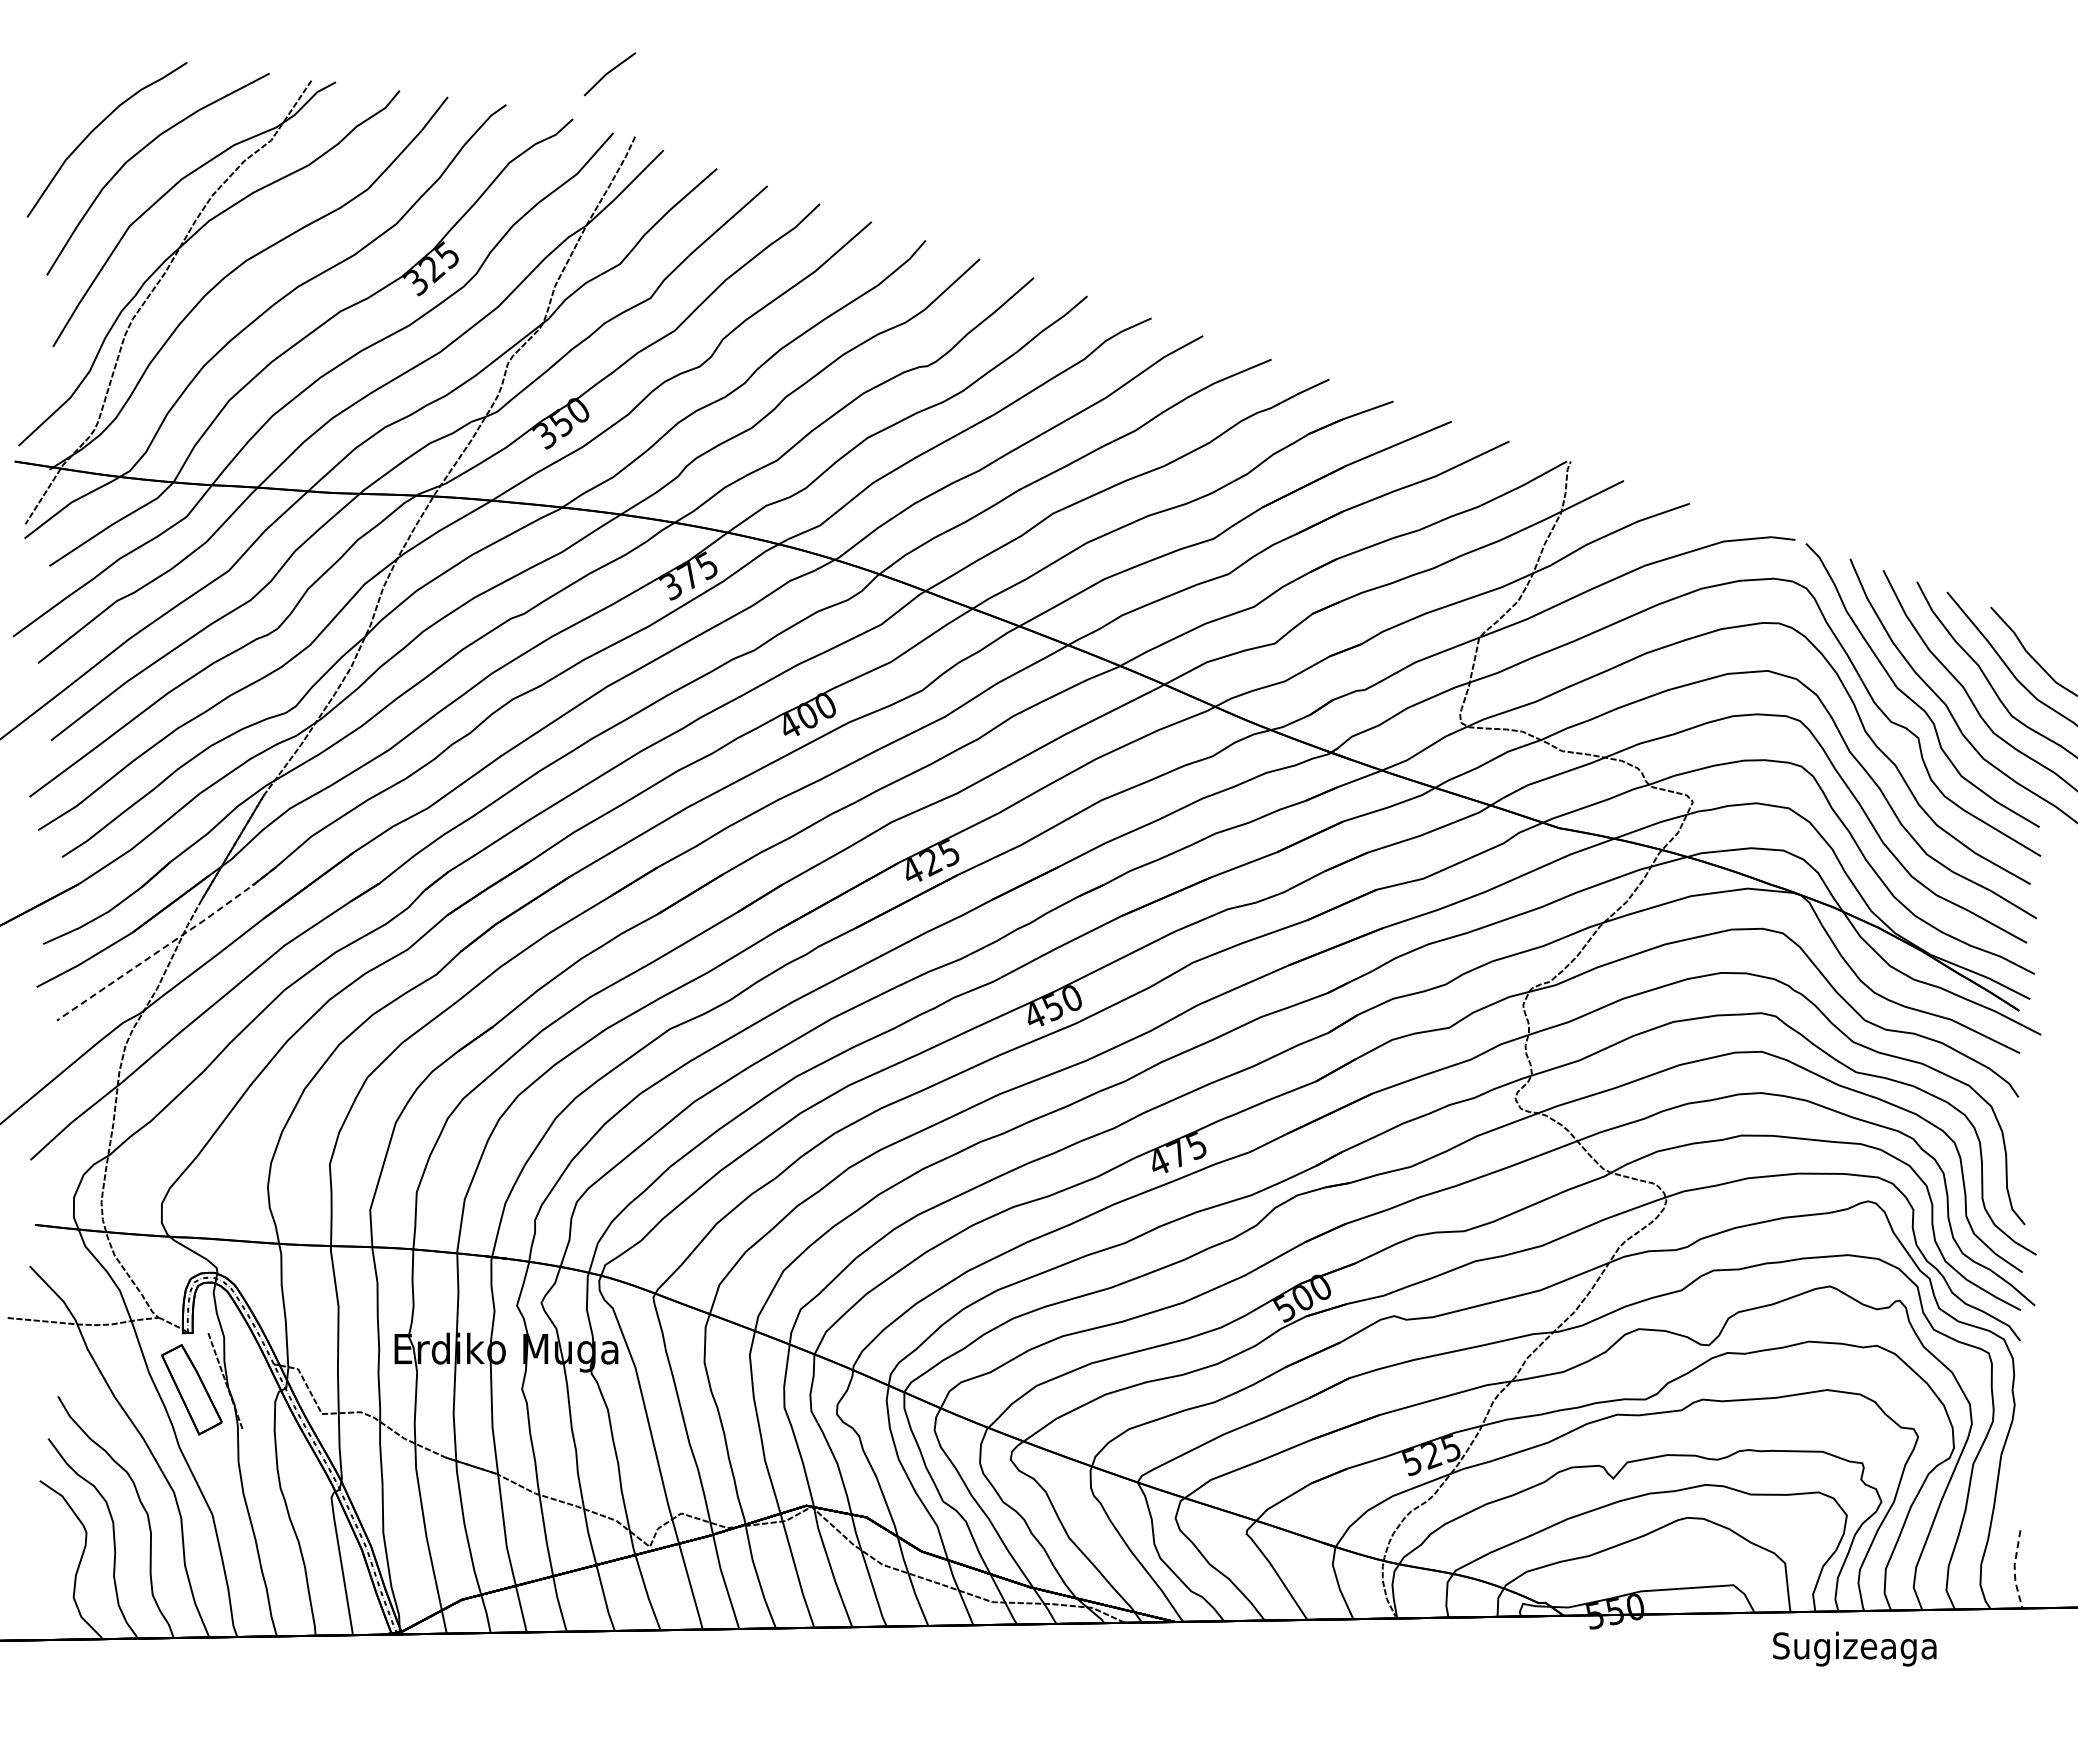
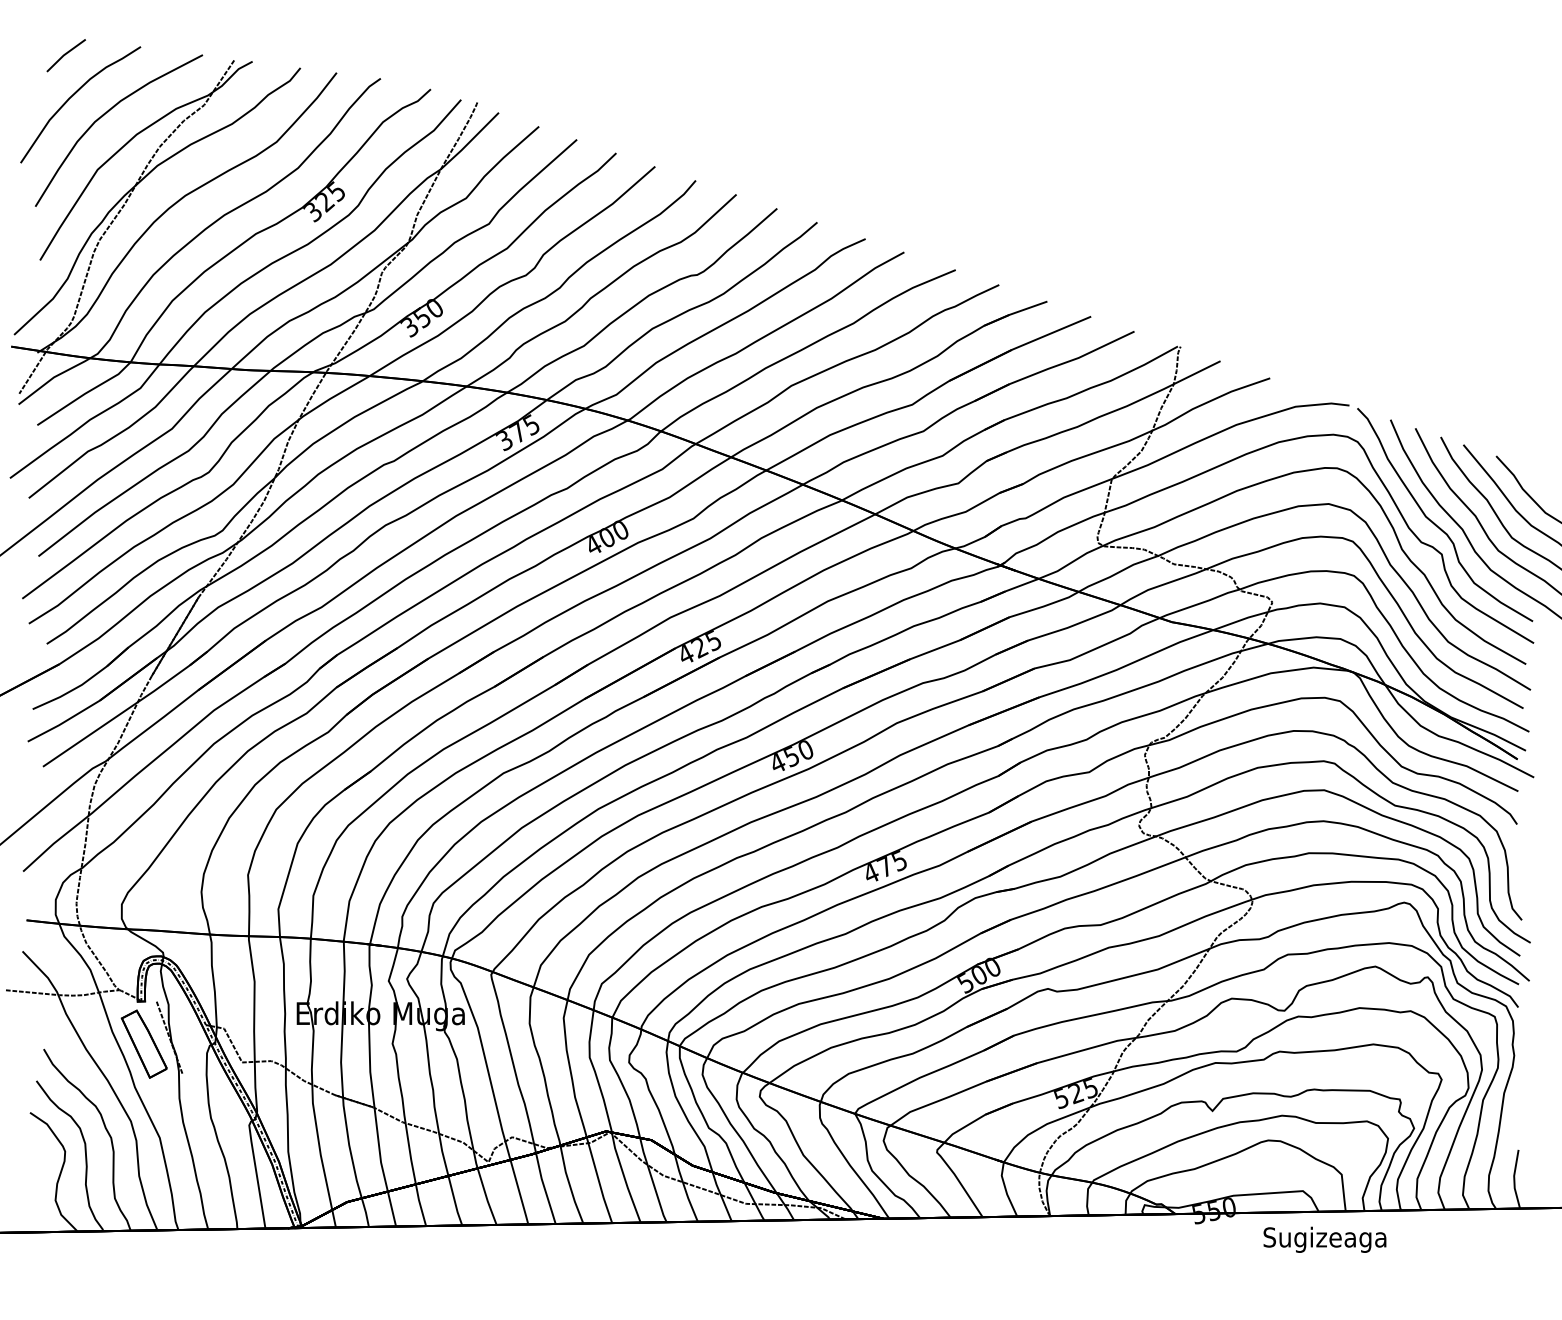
line: (609, 73) -> (65, 55), moved
line: (168, 944) -> (126, 709), dashed -> solid
line: (2014, 1569) -> (1514, 1179), dashed -> solid
text: (1854, 1648) -> (1324, 1239), moved

